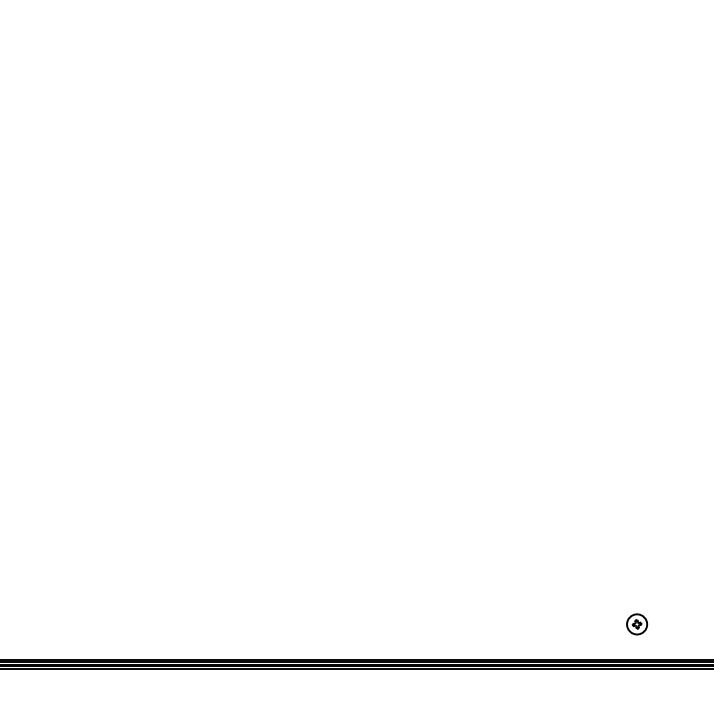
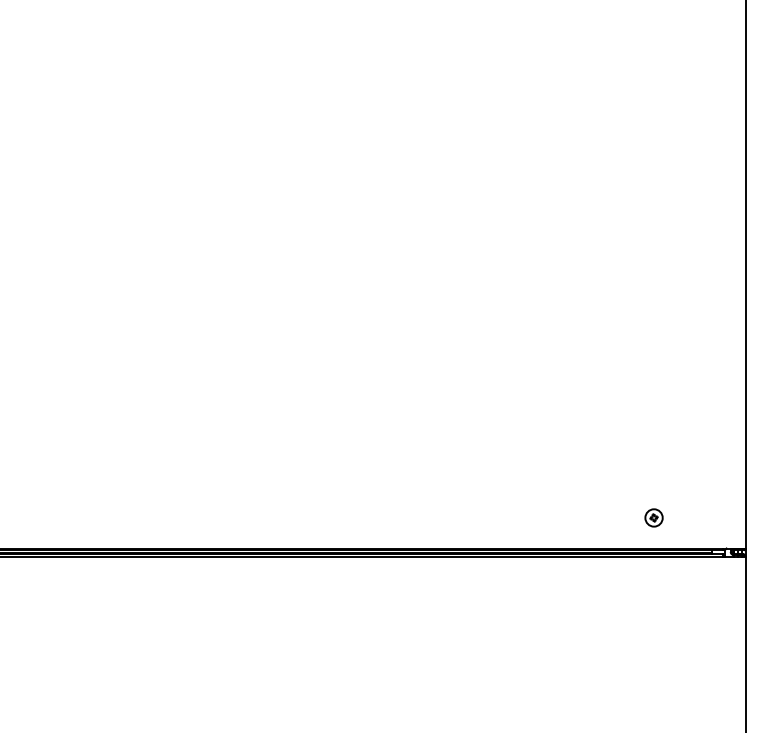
part: (636, 623) -> (653, 517), moved

